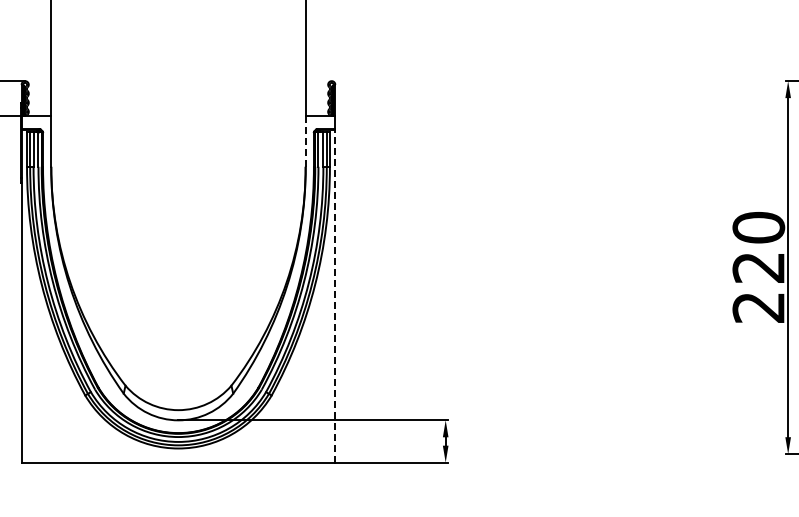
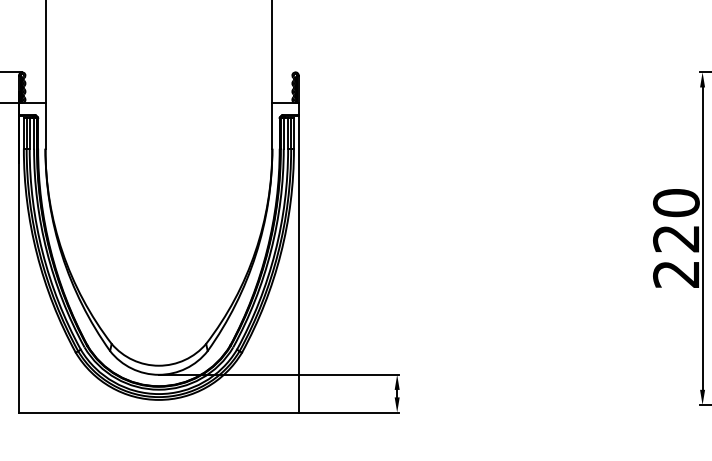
line: (305, 140) -> (272, 125), dashed -> solid
line: (335, 295) -> (298, 263), dashed -> solid

